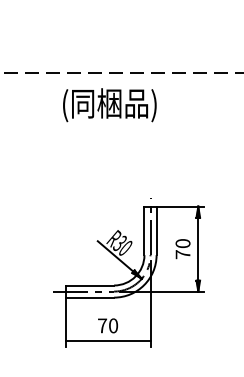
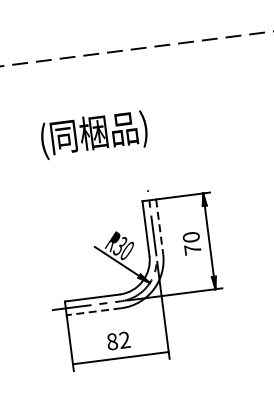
text: (109, 105) -> (93, 135), moved
line: (156, 231) -> (159, 227), solid -> dashed
line: (89, 297) -> (93, 311), solid -> dashed
text: (108, 325) -> (119, 340), 70 -> 82

